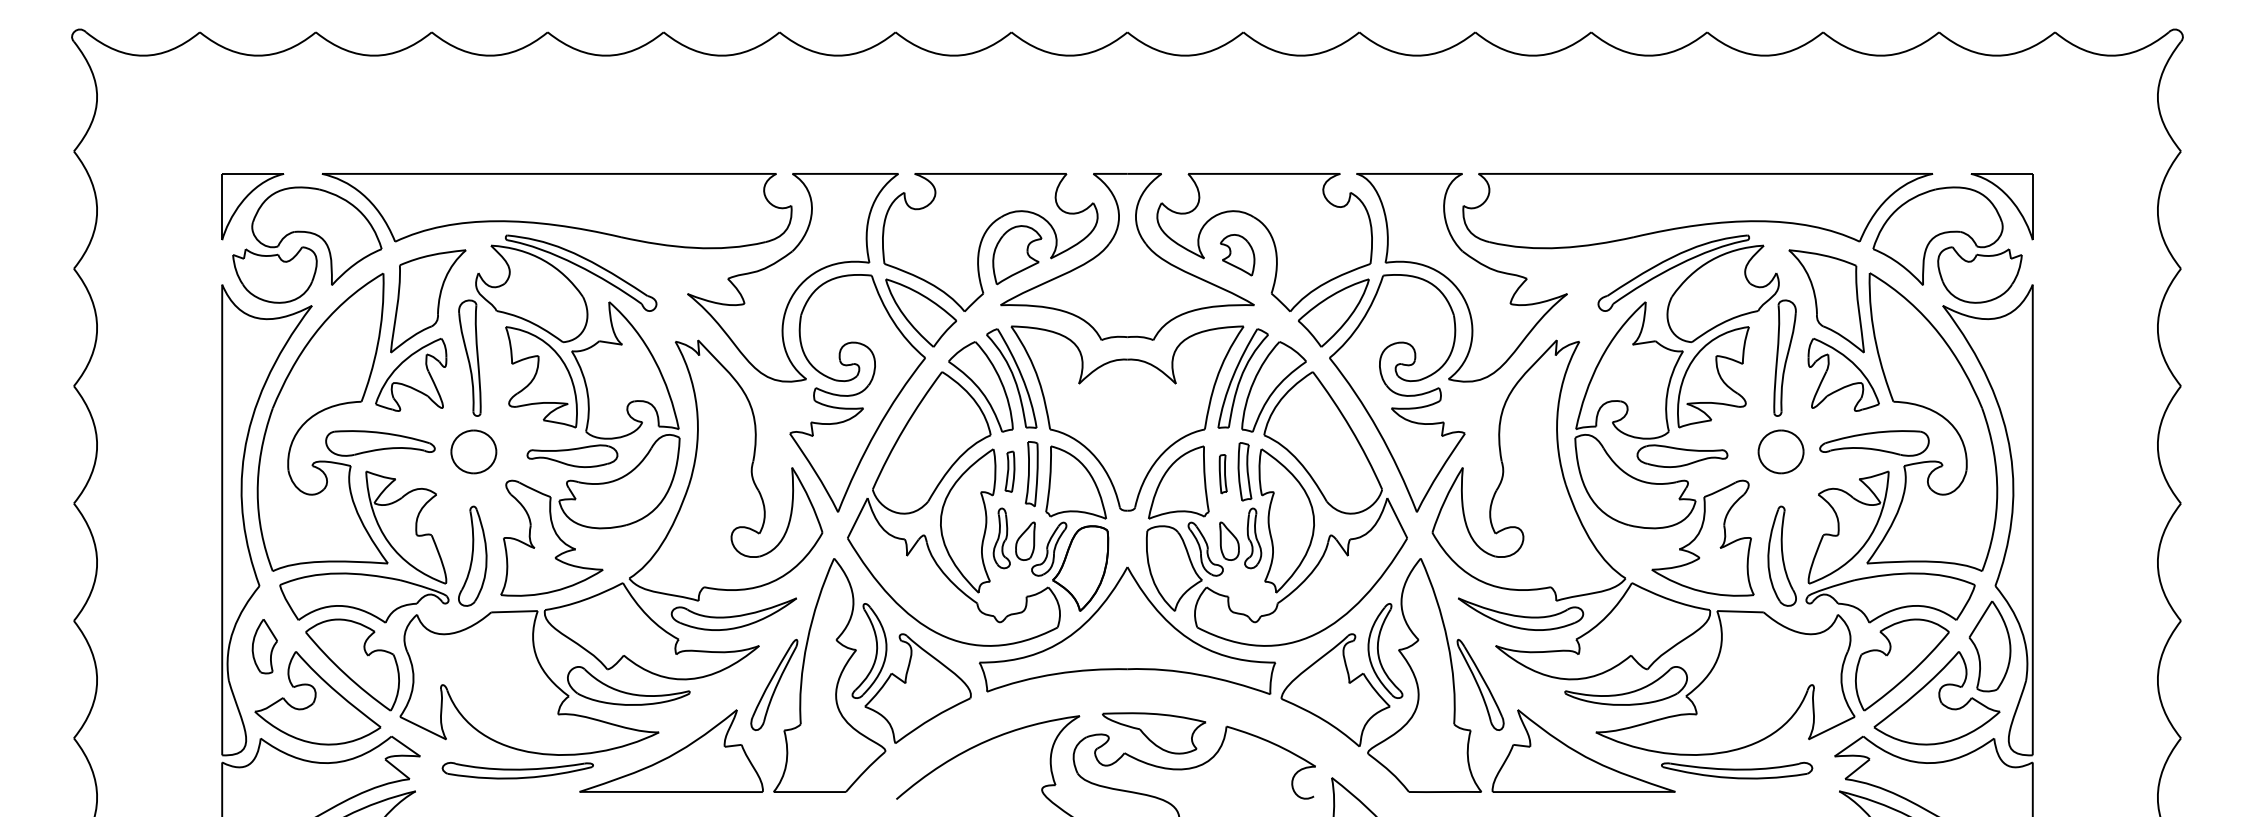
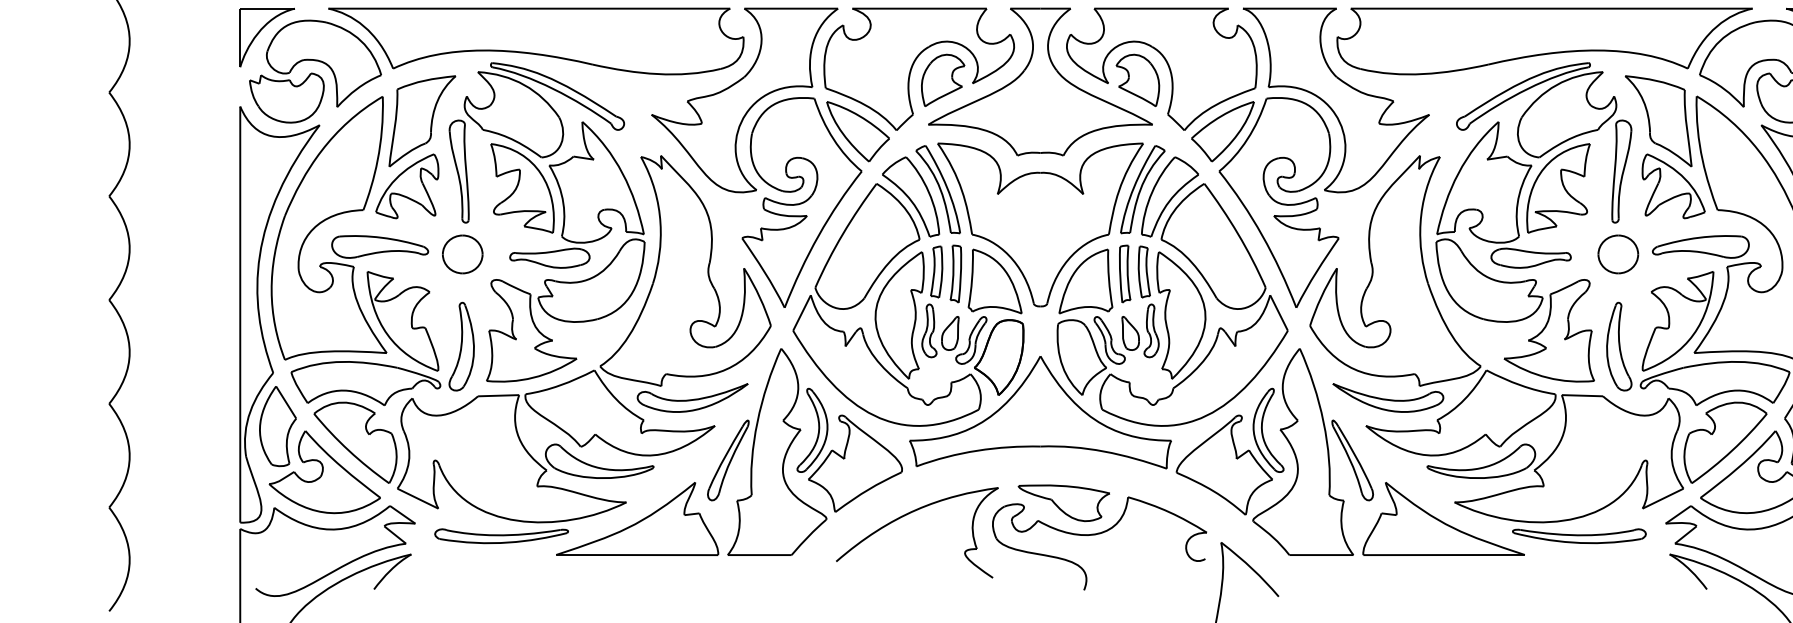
part: (1237, 255) -> (1137, 80), size x1.43
part: (1009, 471) -> (936, 271), size x1.43
part: (1223, 474) -> (1125, 274), size x1.67
part: (264, 646) -> (277, 426), size x1.67

